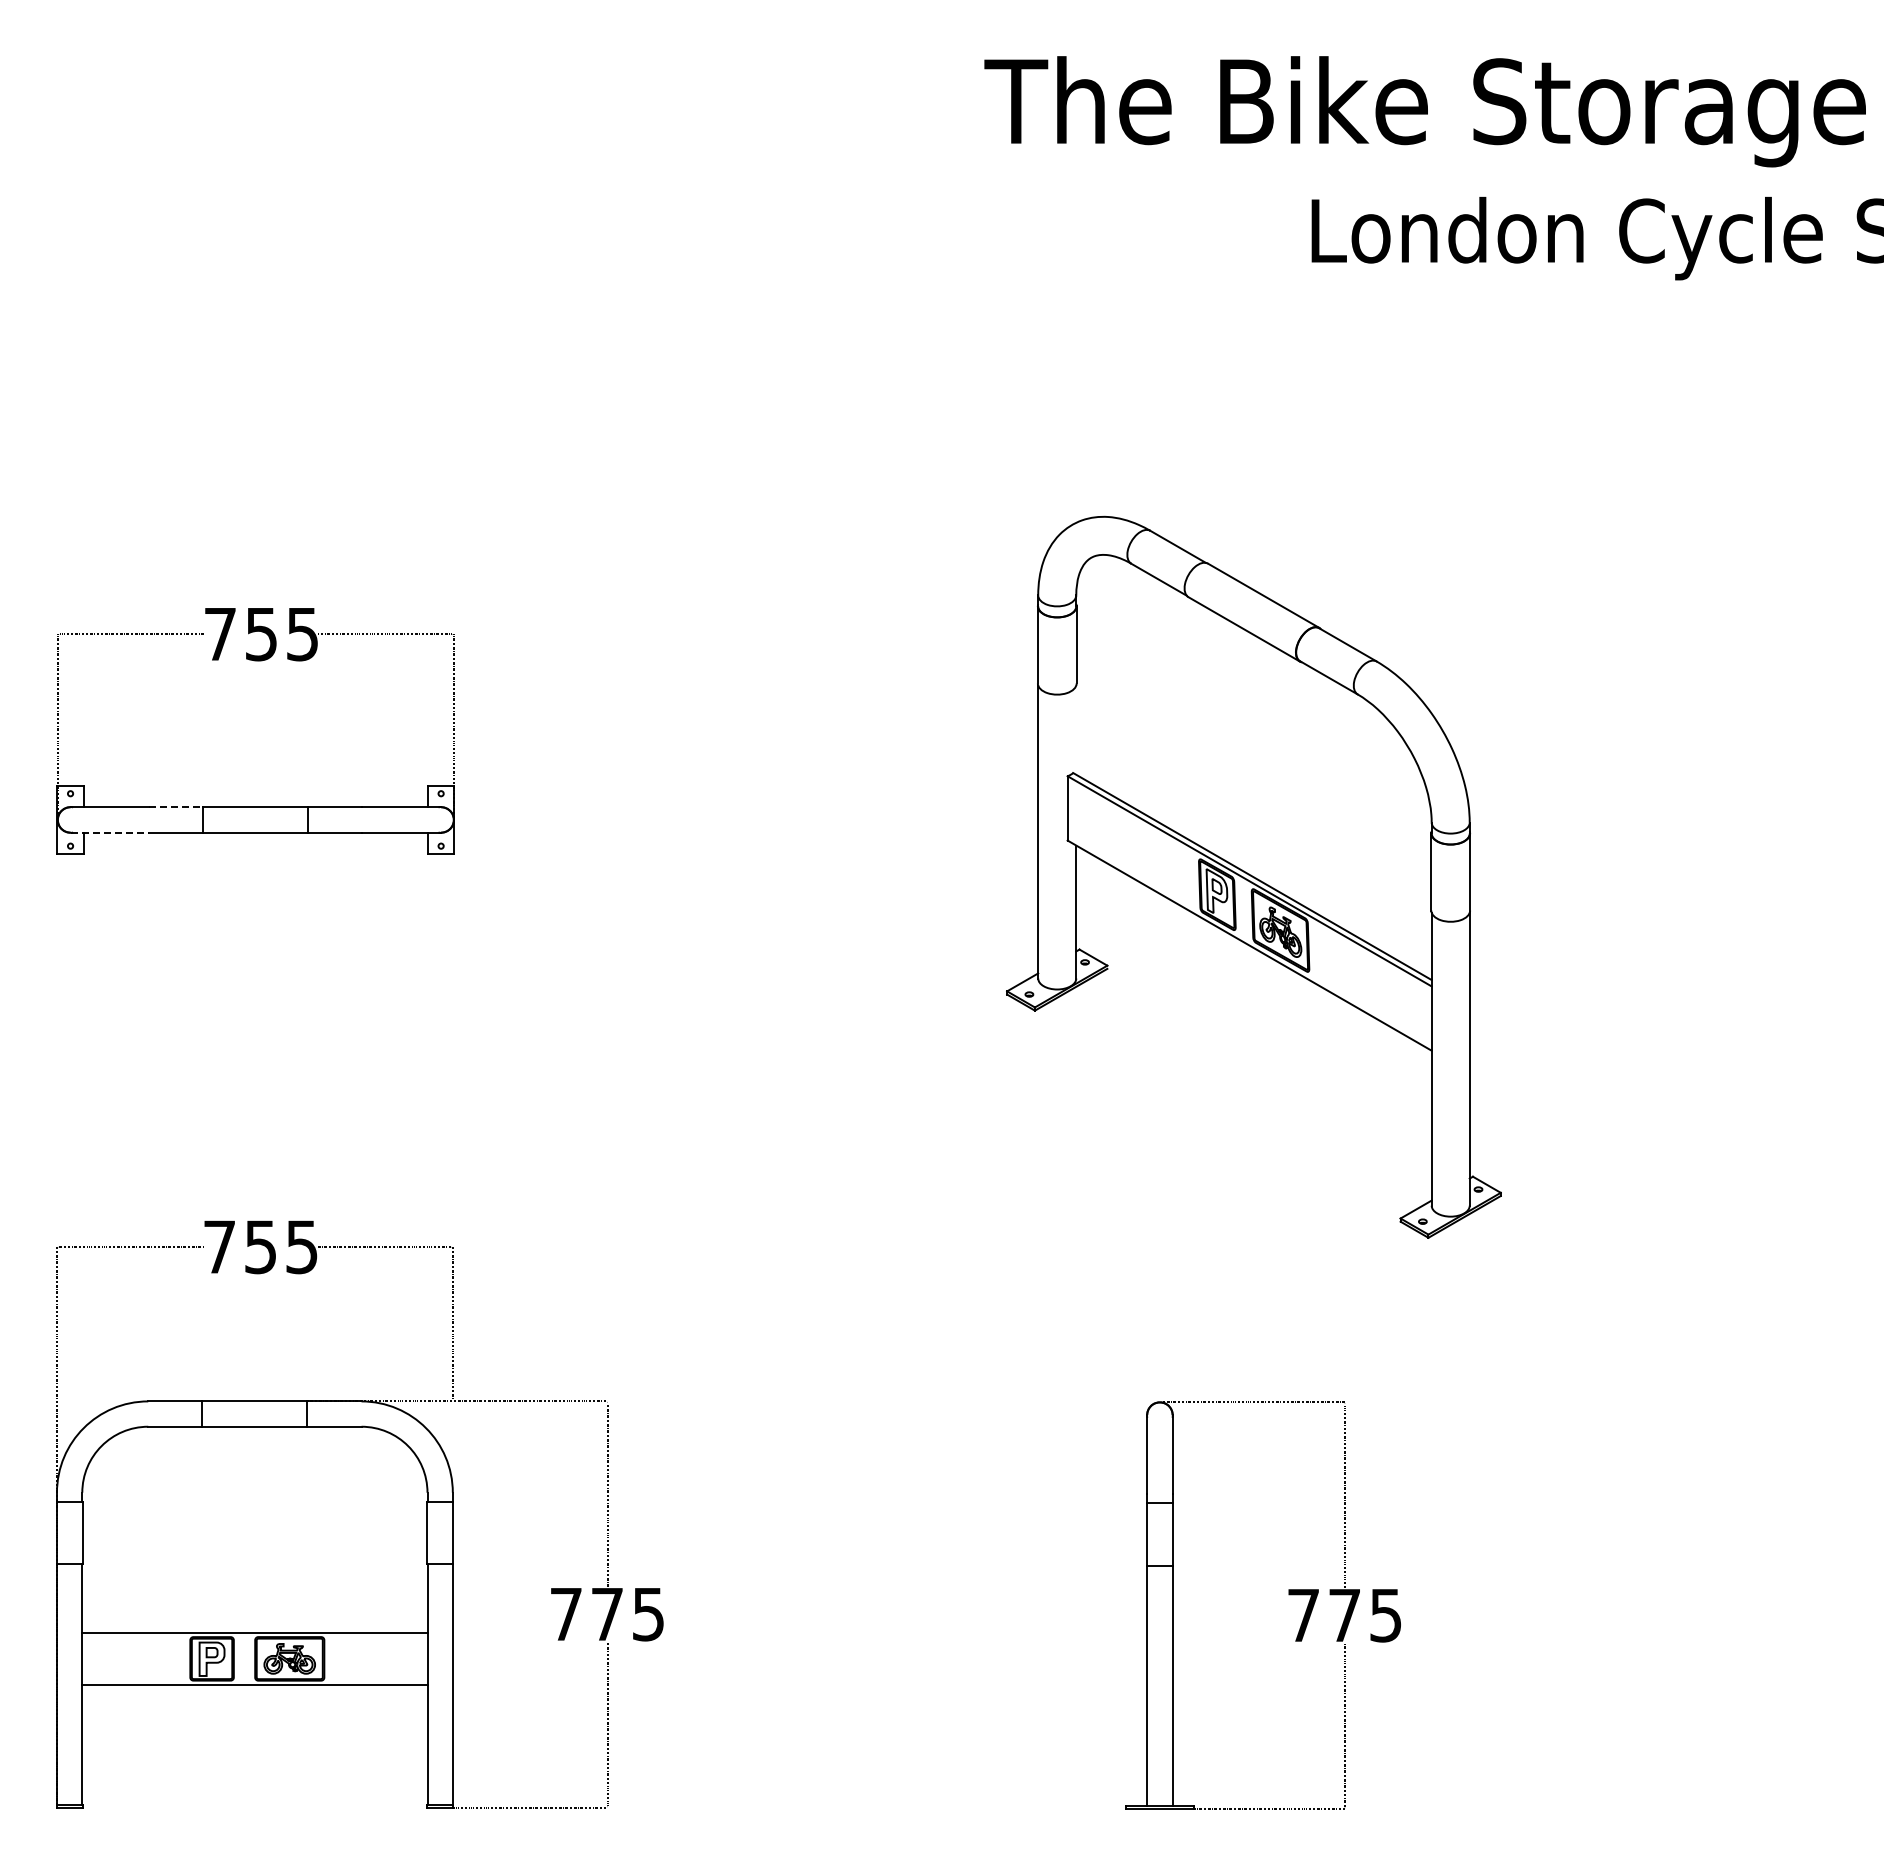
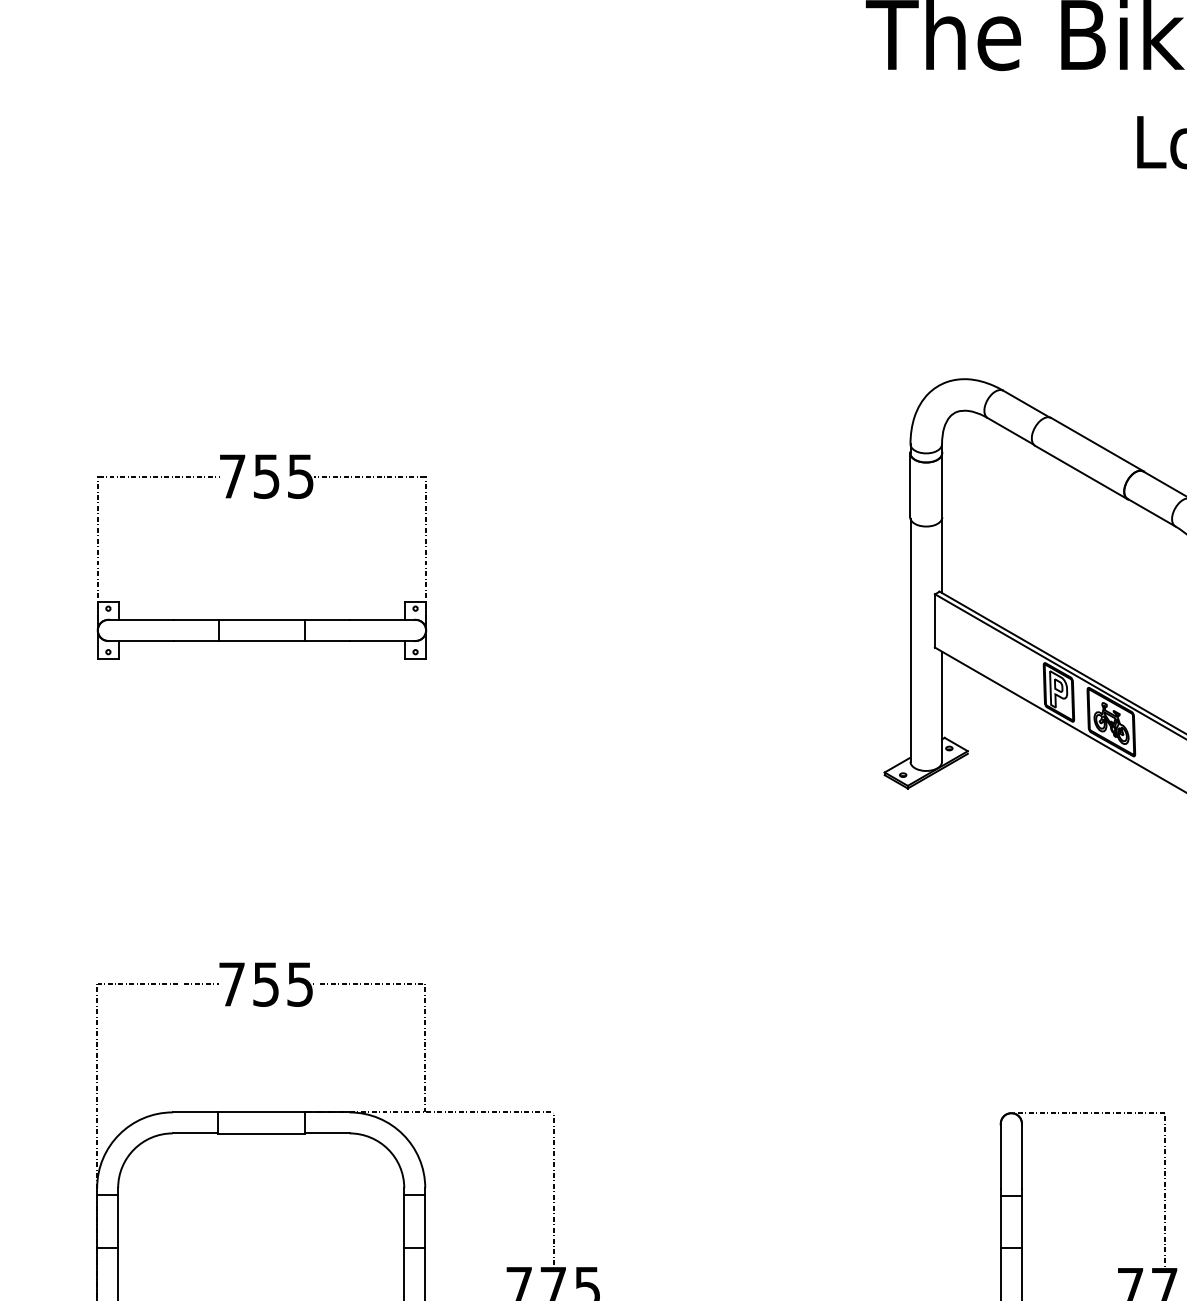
line: (1076, 729) -> (942, 555), added
line: (176, 807) -> (196, 620), dashed -> solid
line: (110, 832) -> (141, 640), dashed -> solid

